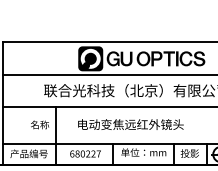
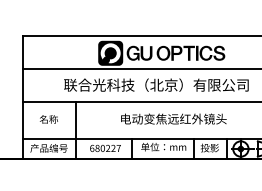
text: (130, 124) -> (173, 118), moved
text: (39, 125) -> (48, 119), moved

